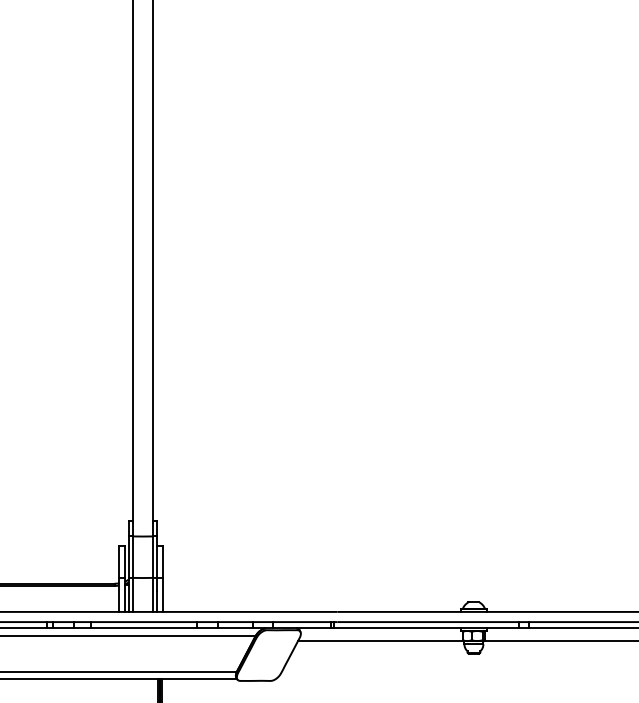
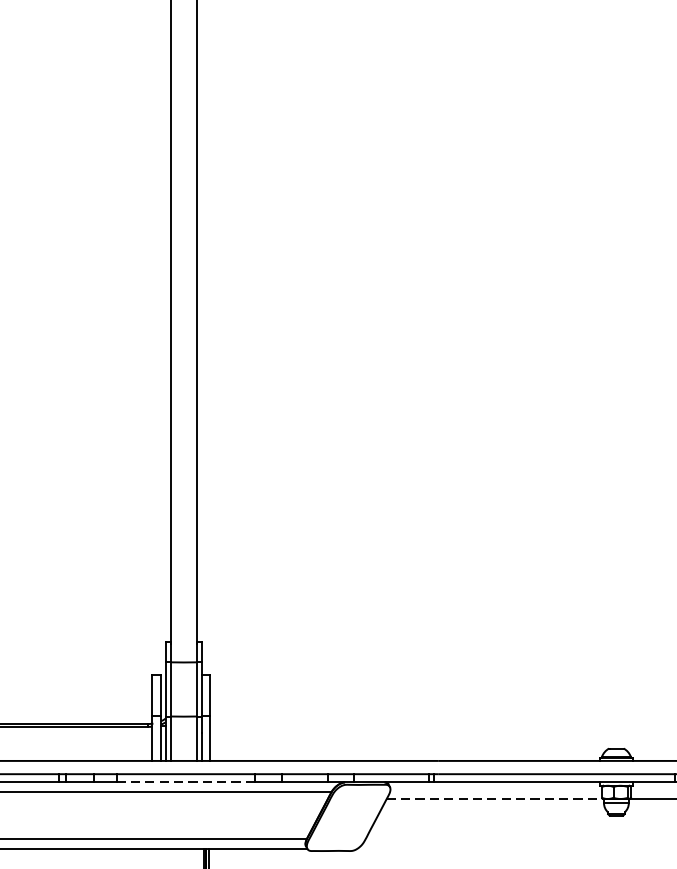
line: (143, 628) -> (184, 782), solid -> dashed
line: (380, 641) -> (494, 799), solid -> dashed

